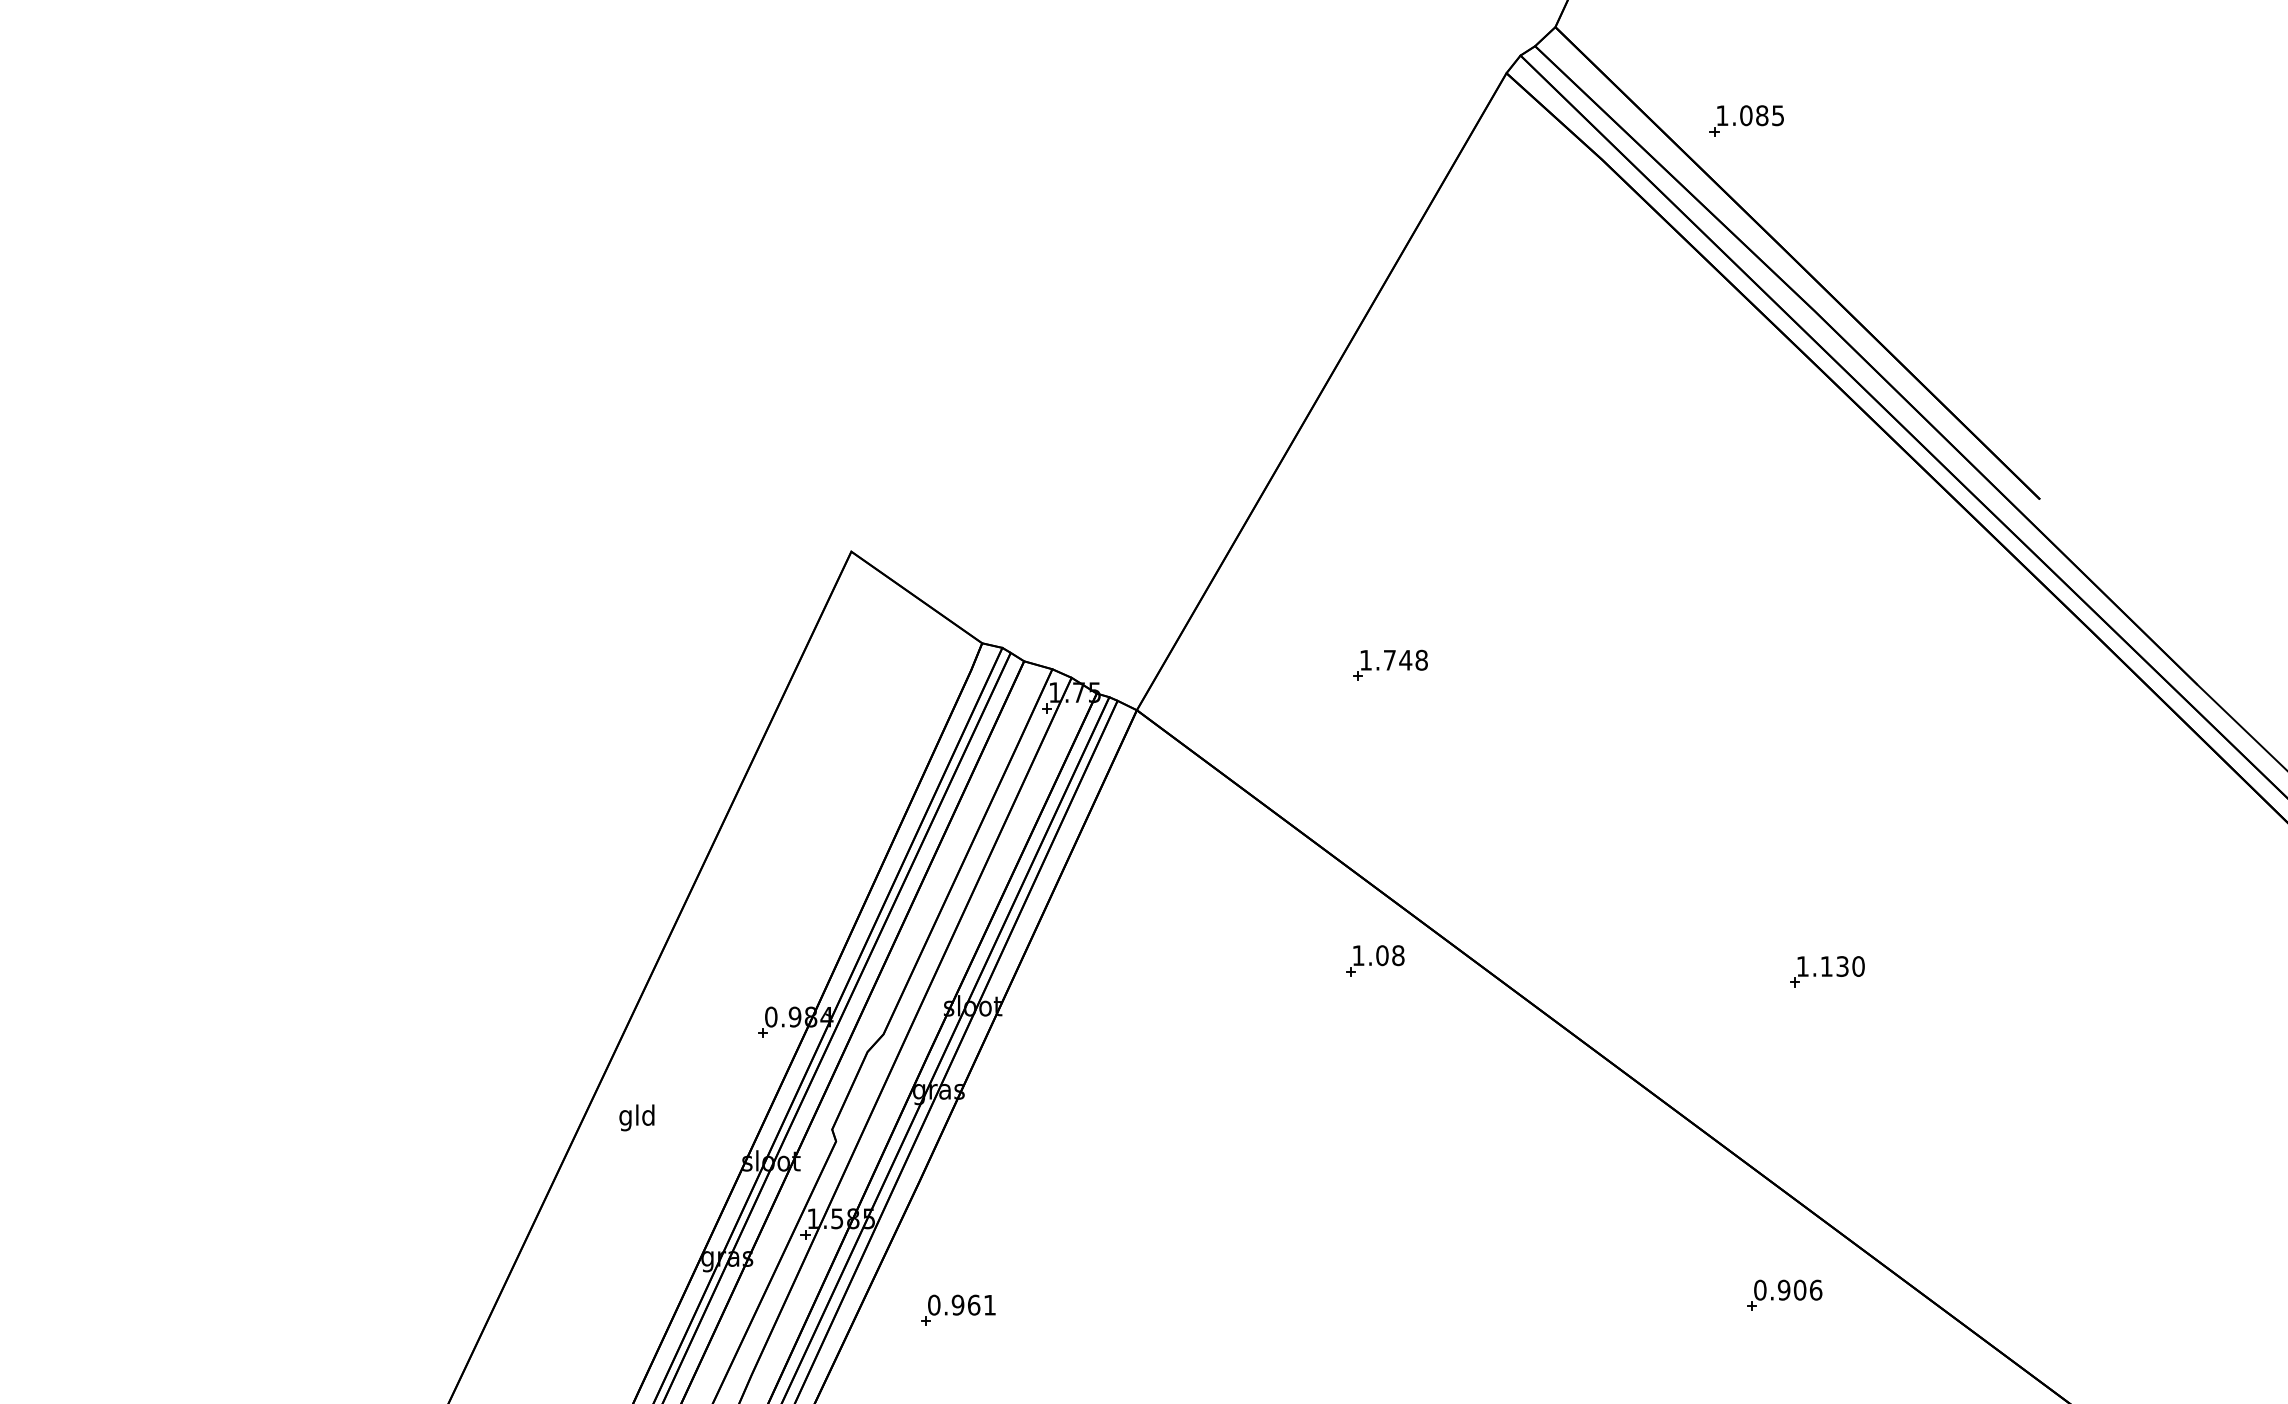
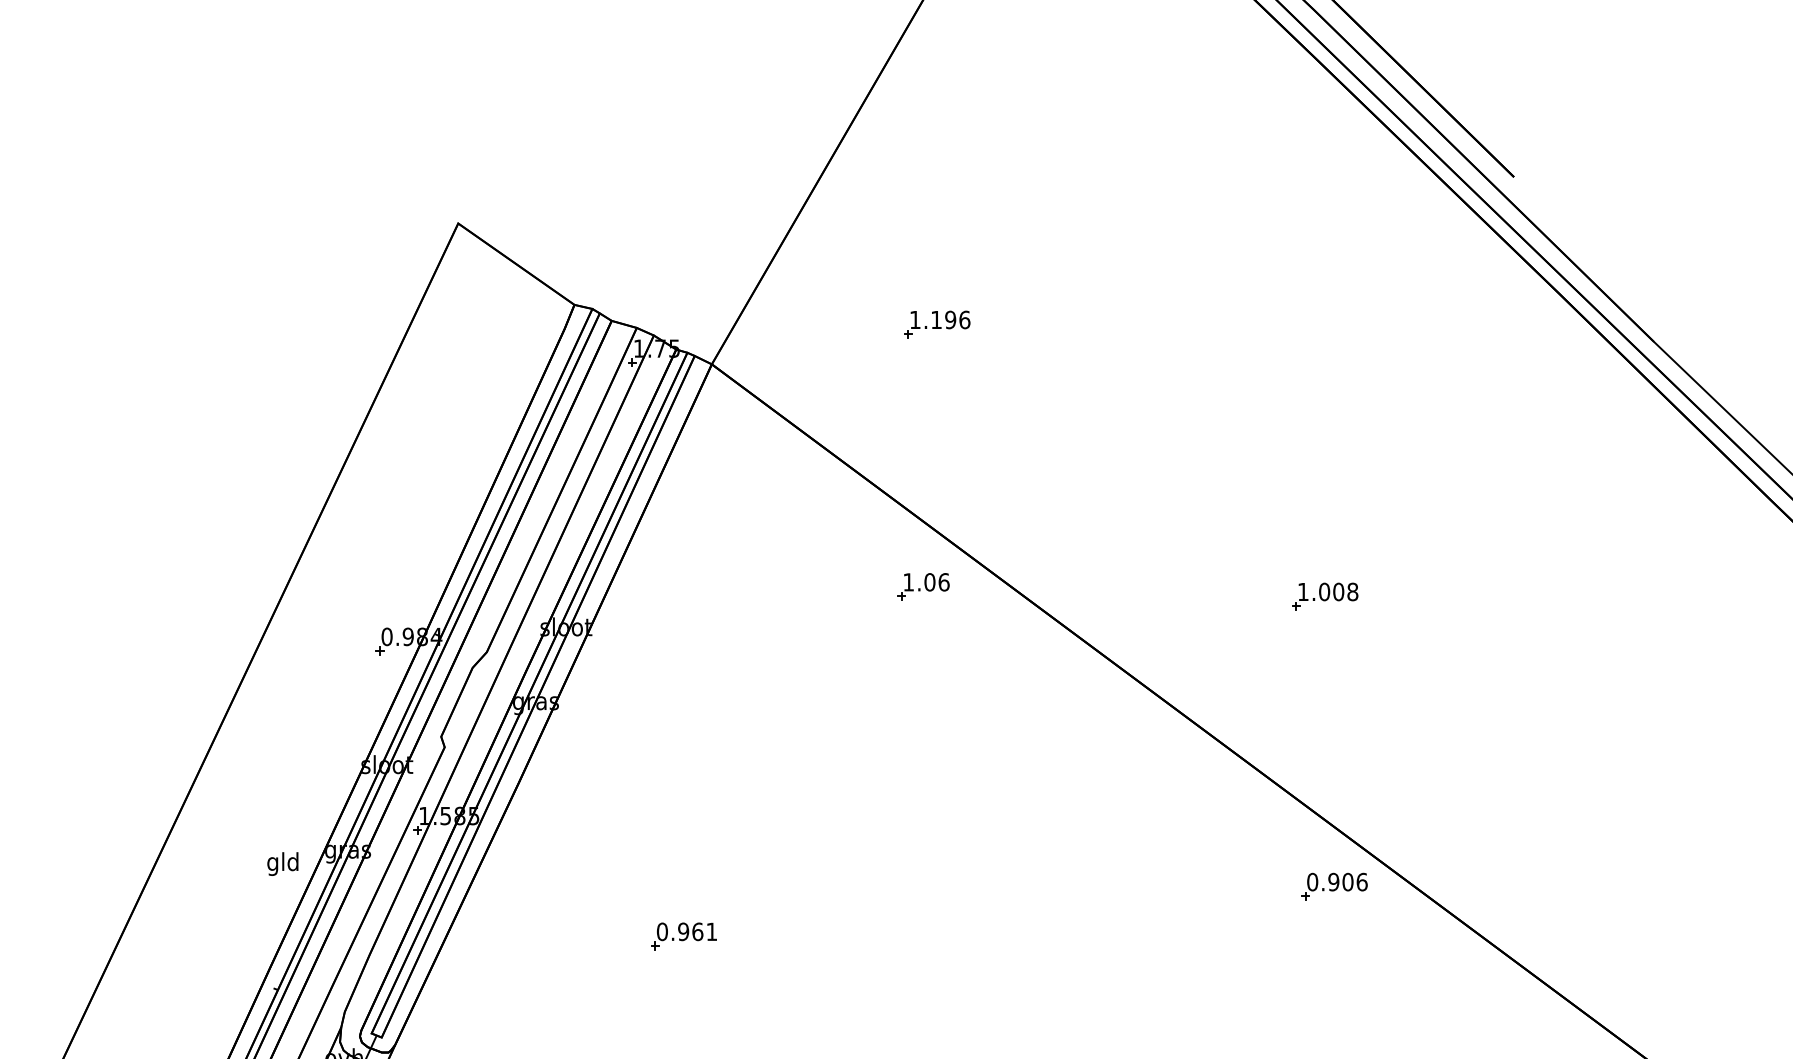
text: (1406, 659) -> (951, 319), 1.748 -> 1.196
text: (1398, 955) -> (944, 582), 1.08 -> 1.06
text: (1842, 966) -> (1338, 591), 1.130 -> 1.008
text: (636, 1117) -> (282, 863), moved
part: (1784, 1294) -> (1334, 885), moved
part: (958, 1309) -> (683, 935), moved

